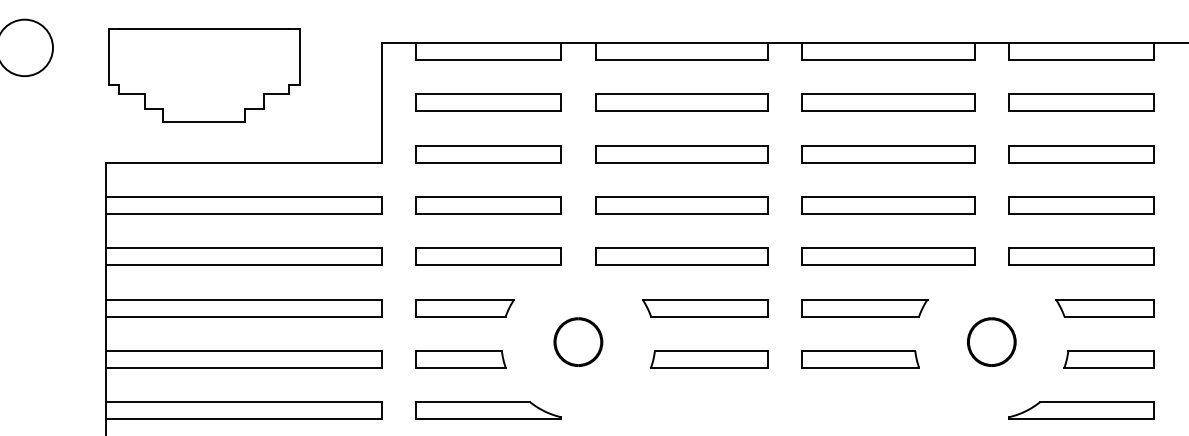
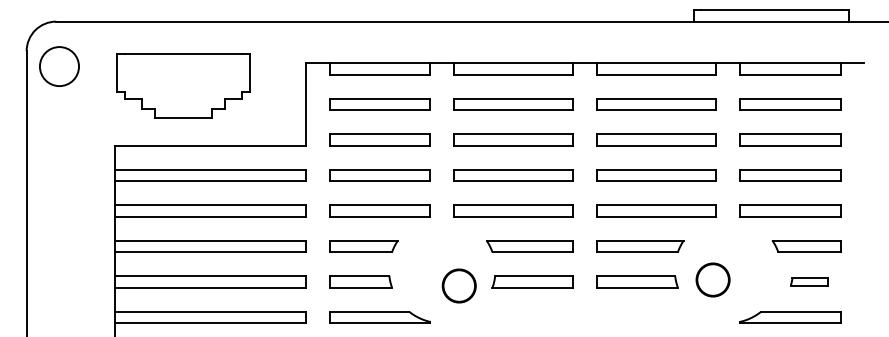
part: (577, 341) -> (458, 285), moved
part: (990, 341) -> (712, 279), moved
part: (1109, 358) -> (809, 281), size x0.6

